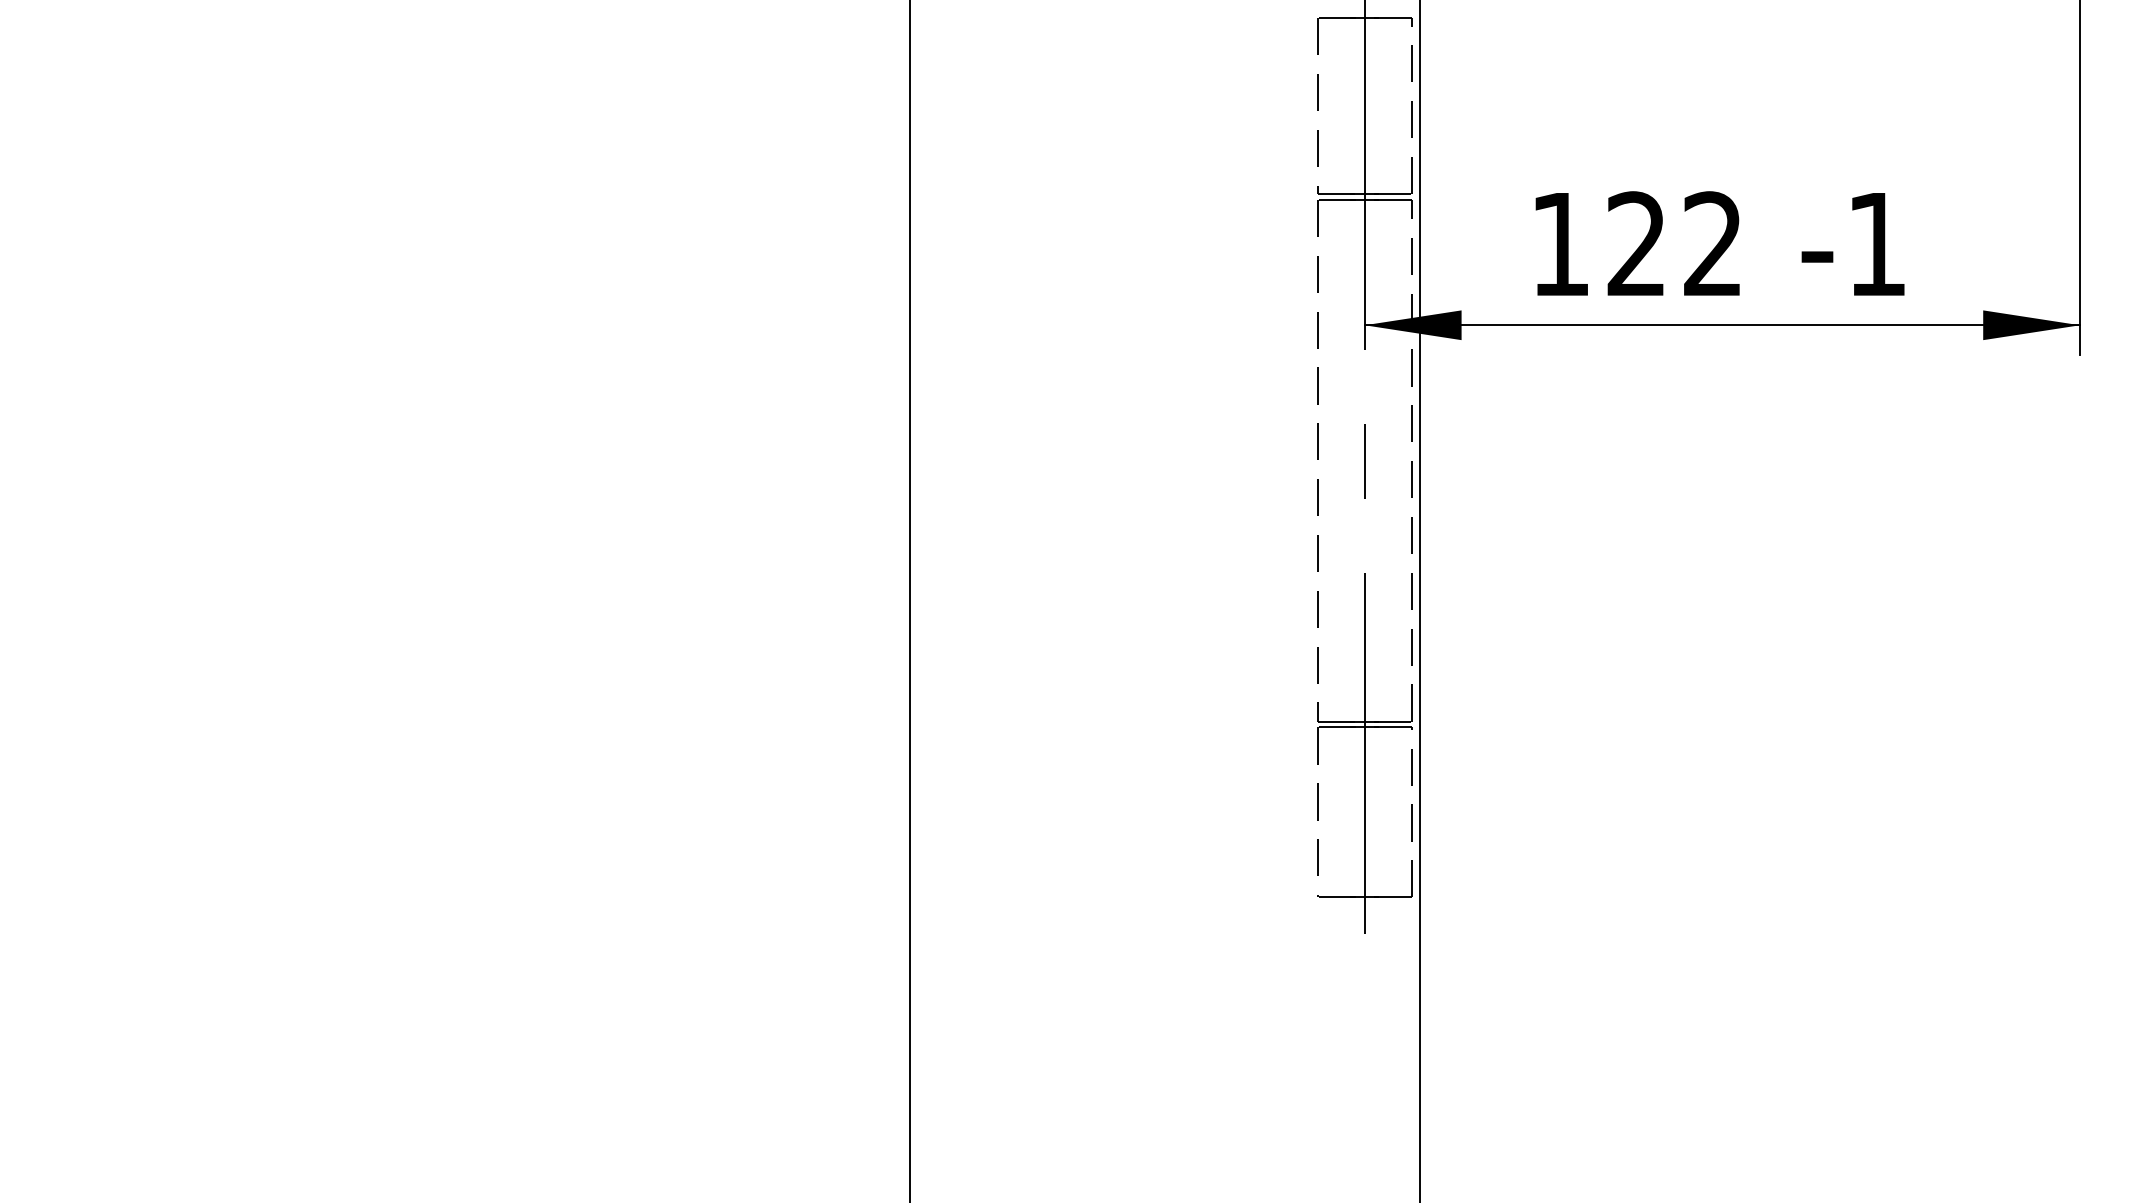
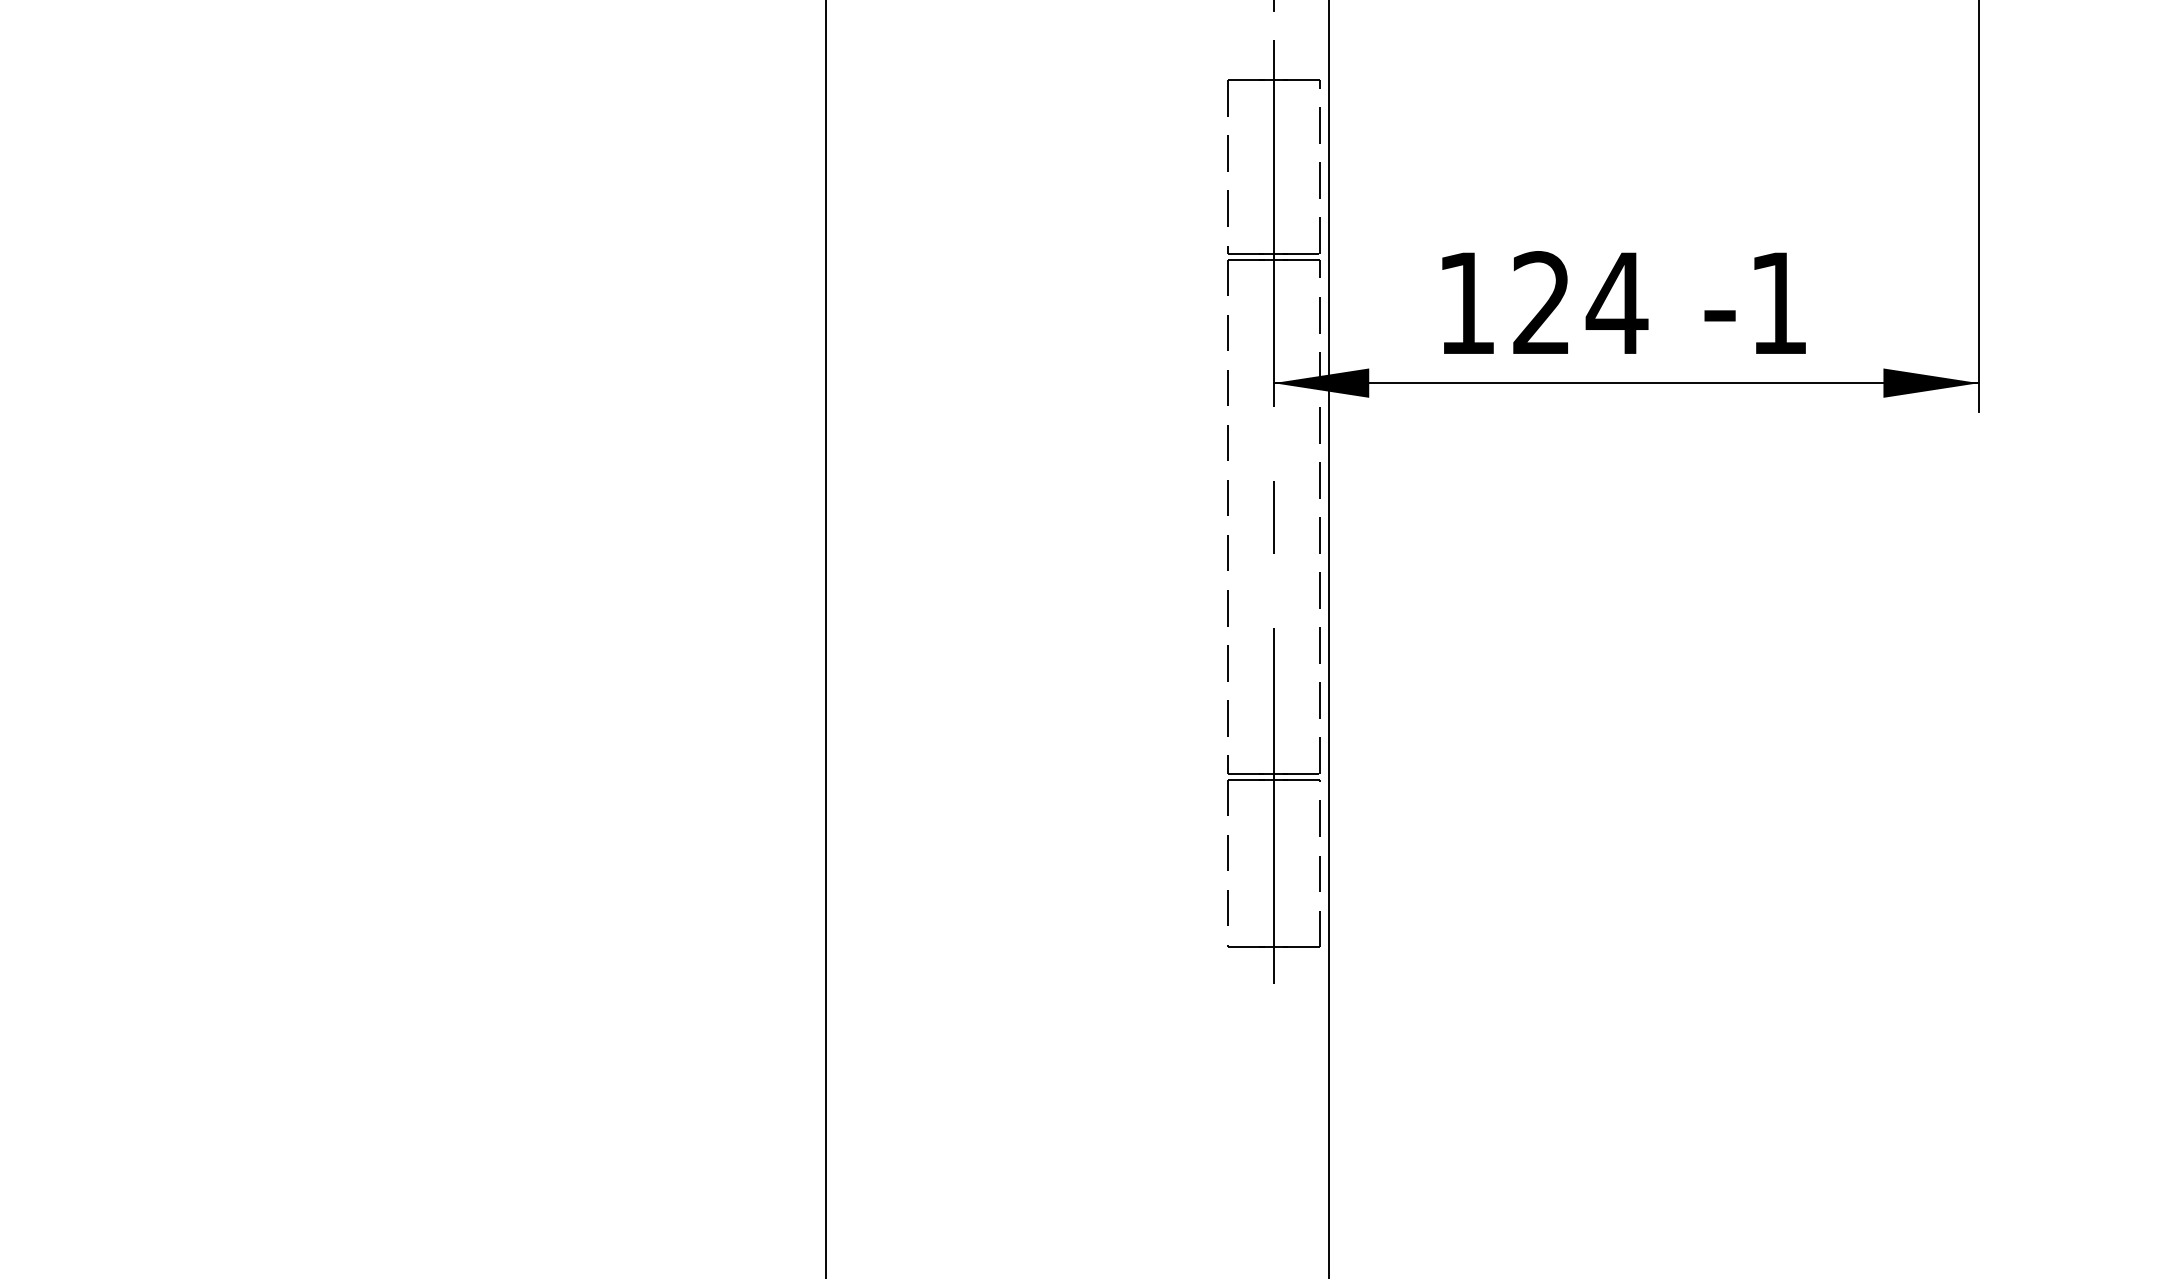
text: (1712, 243) -> (1616, 302), 122 -> 124

